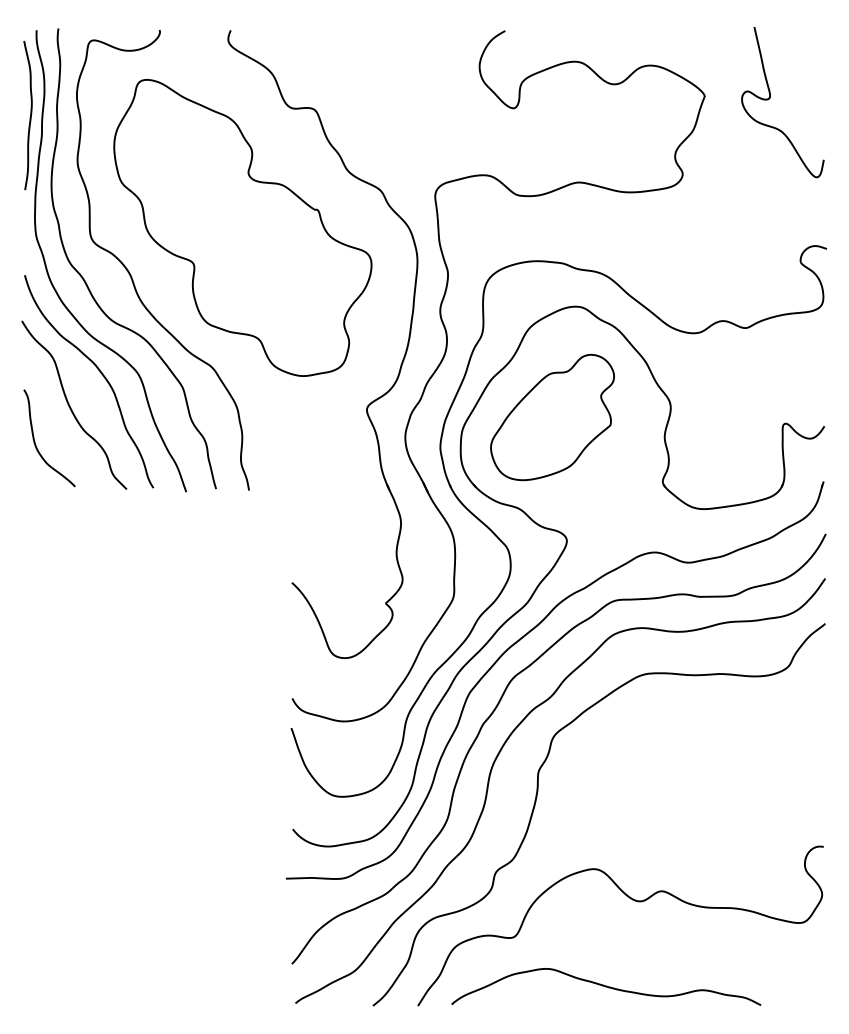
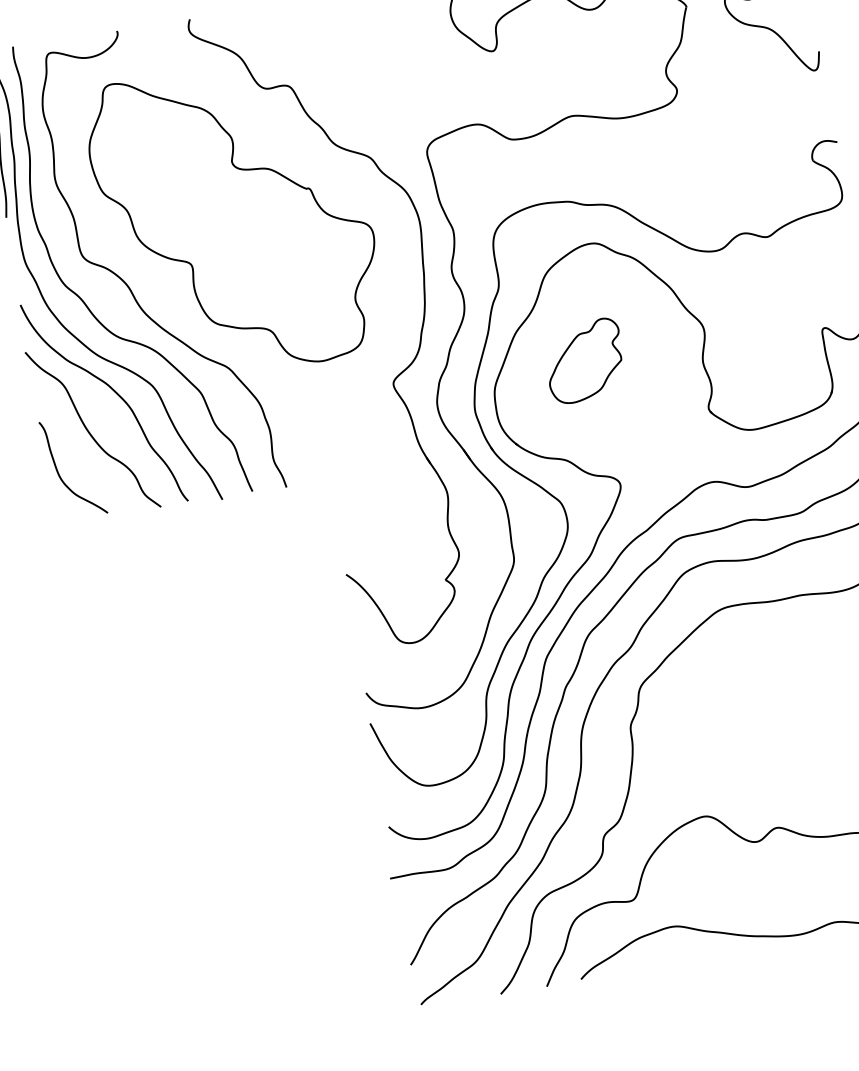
part: (552, 417) -> (584, 361), size x0.6

